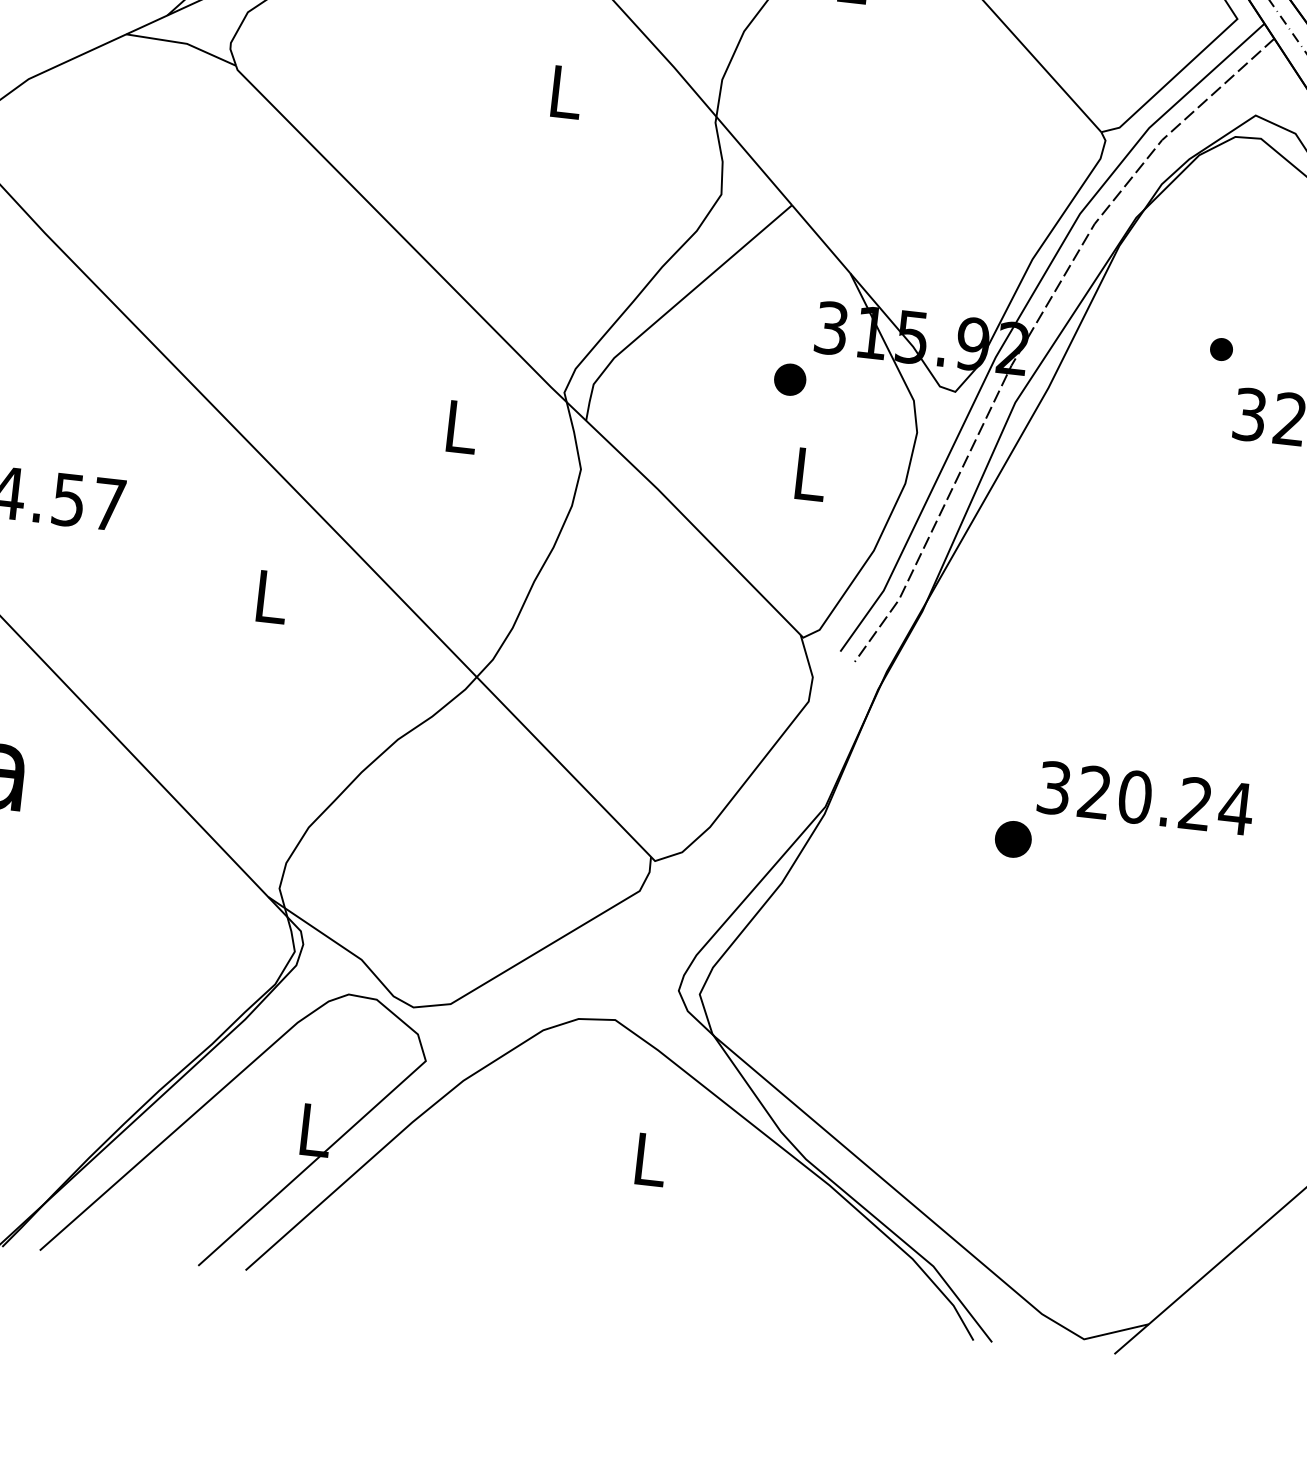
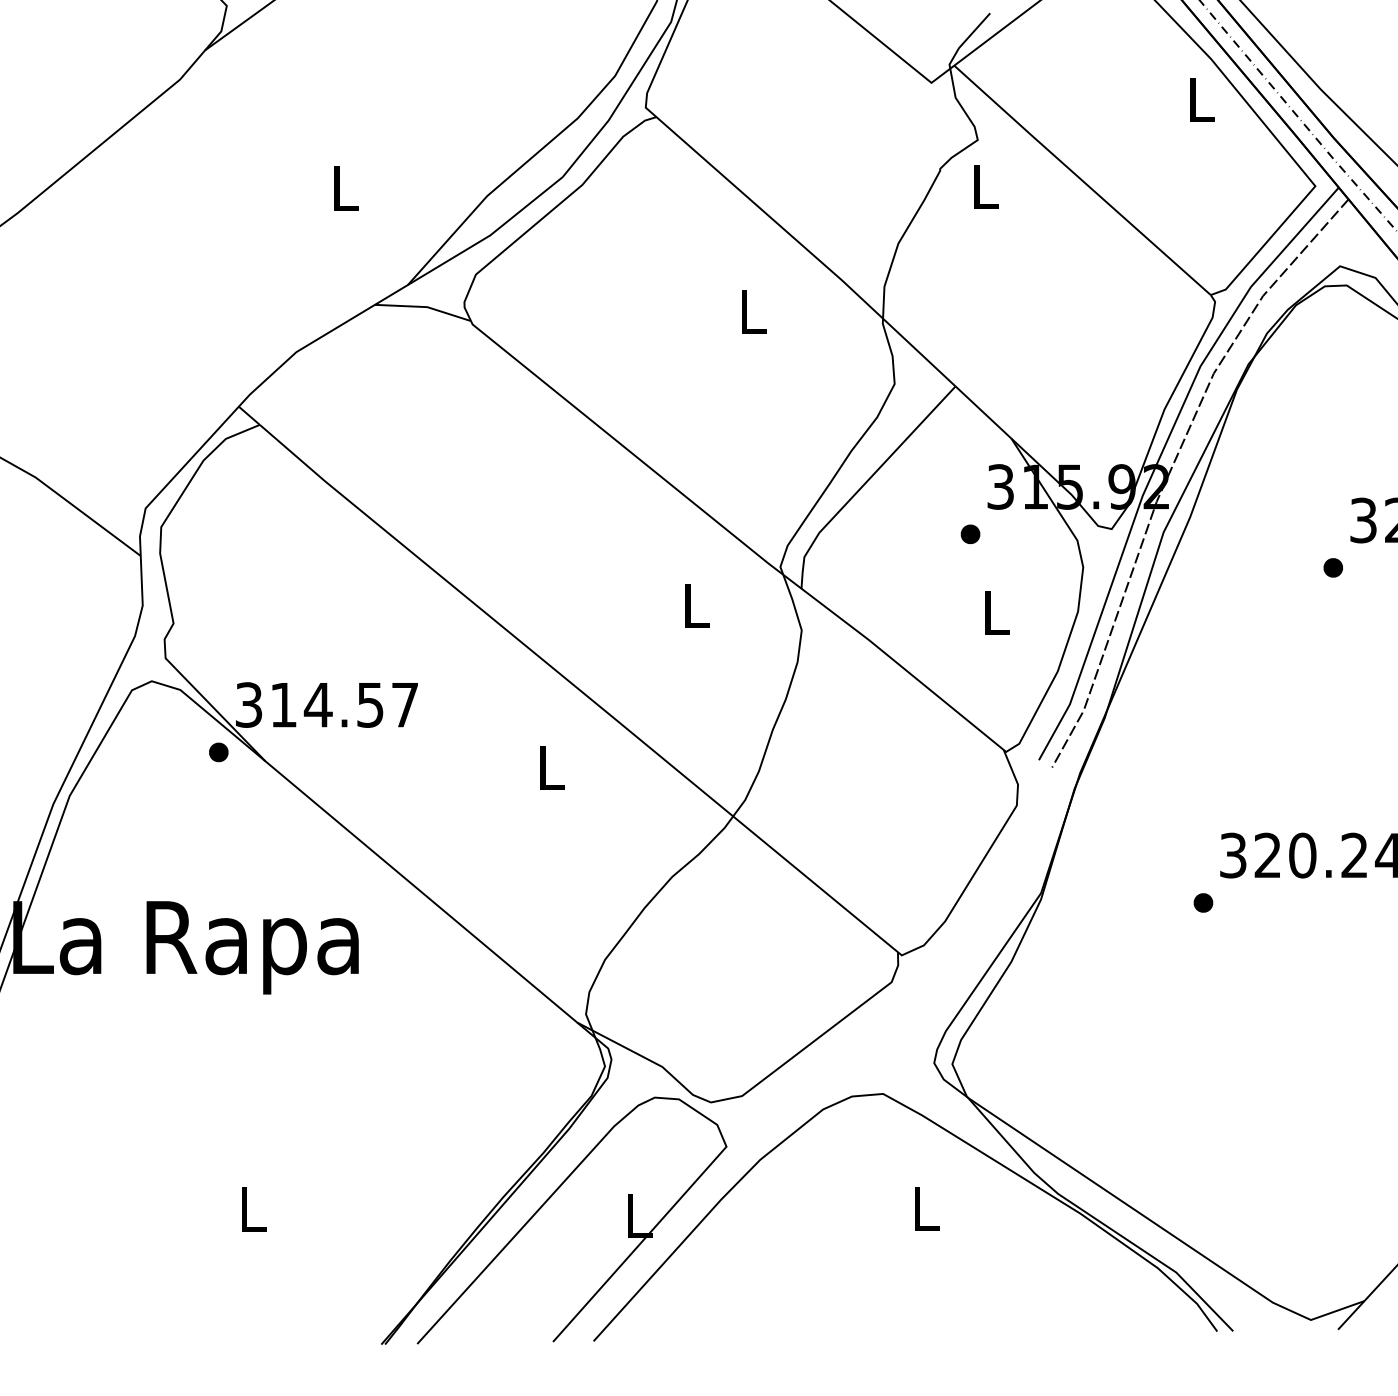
part: (1220, 348) -> (1332, 567), moved
part: (790, 378) -> (970, 533), size x0.71
part: (1013, 838) -> (1203, 902), size x0.62

